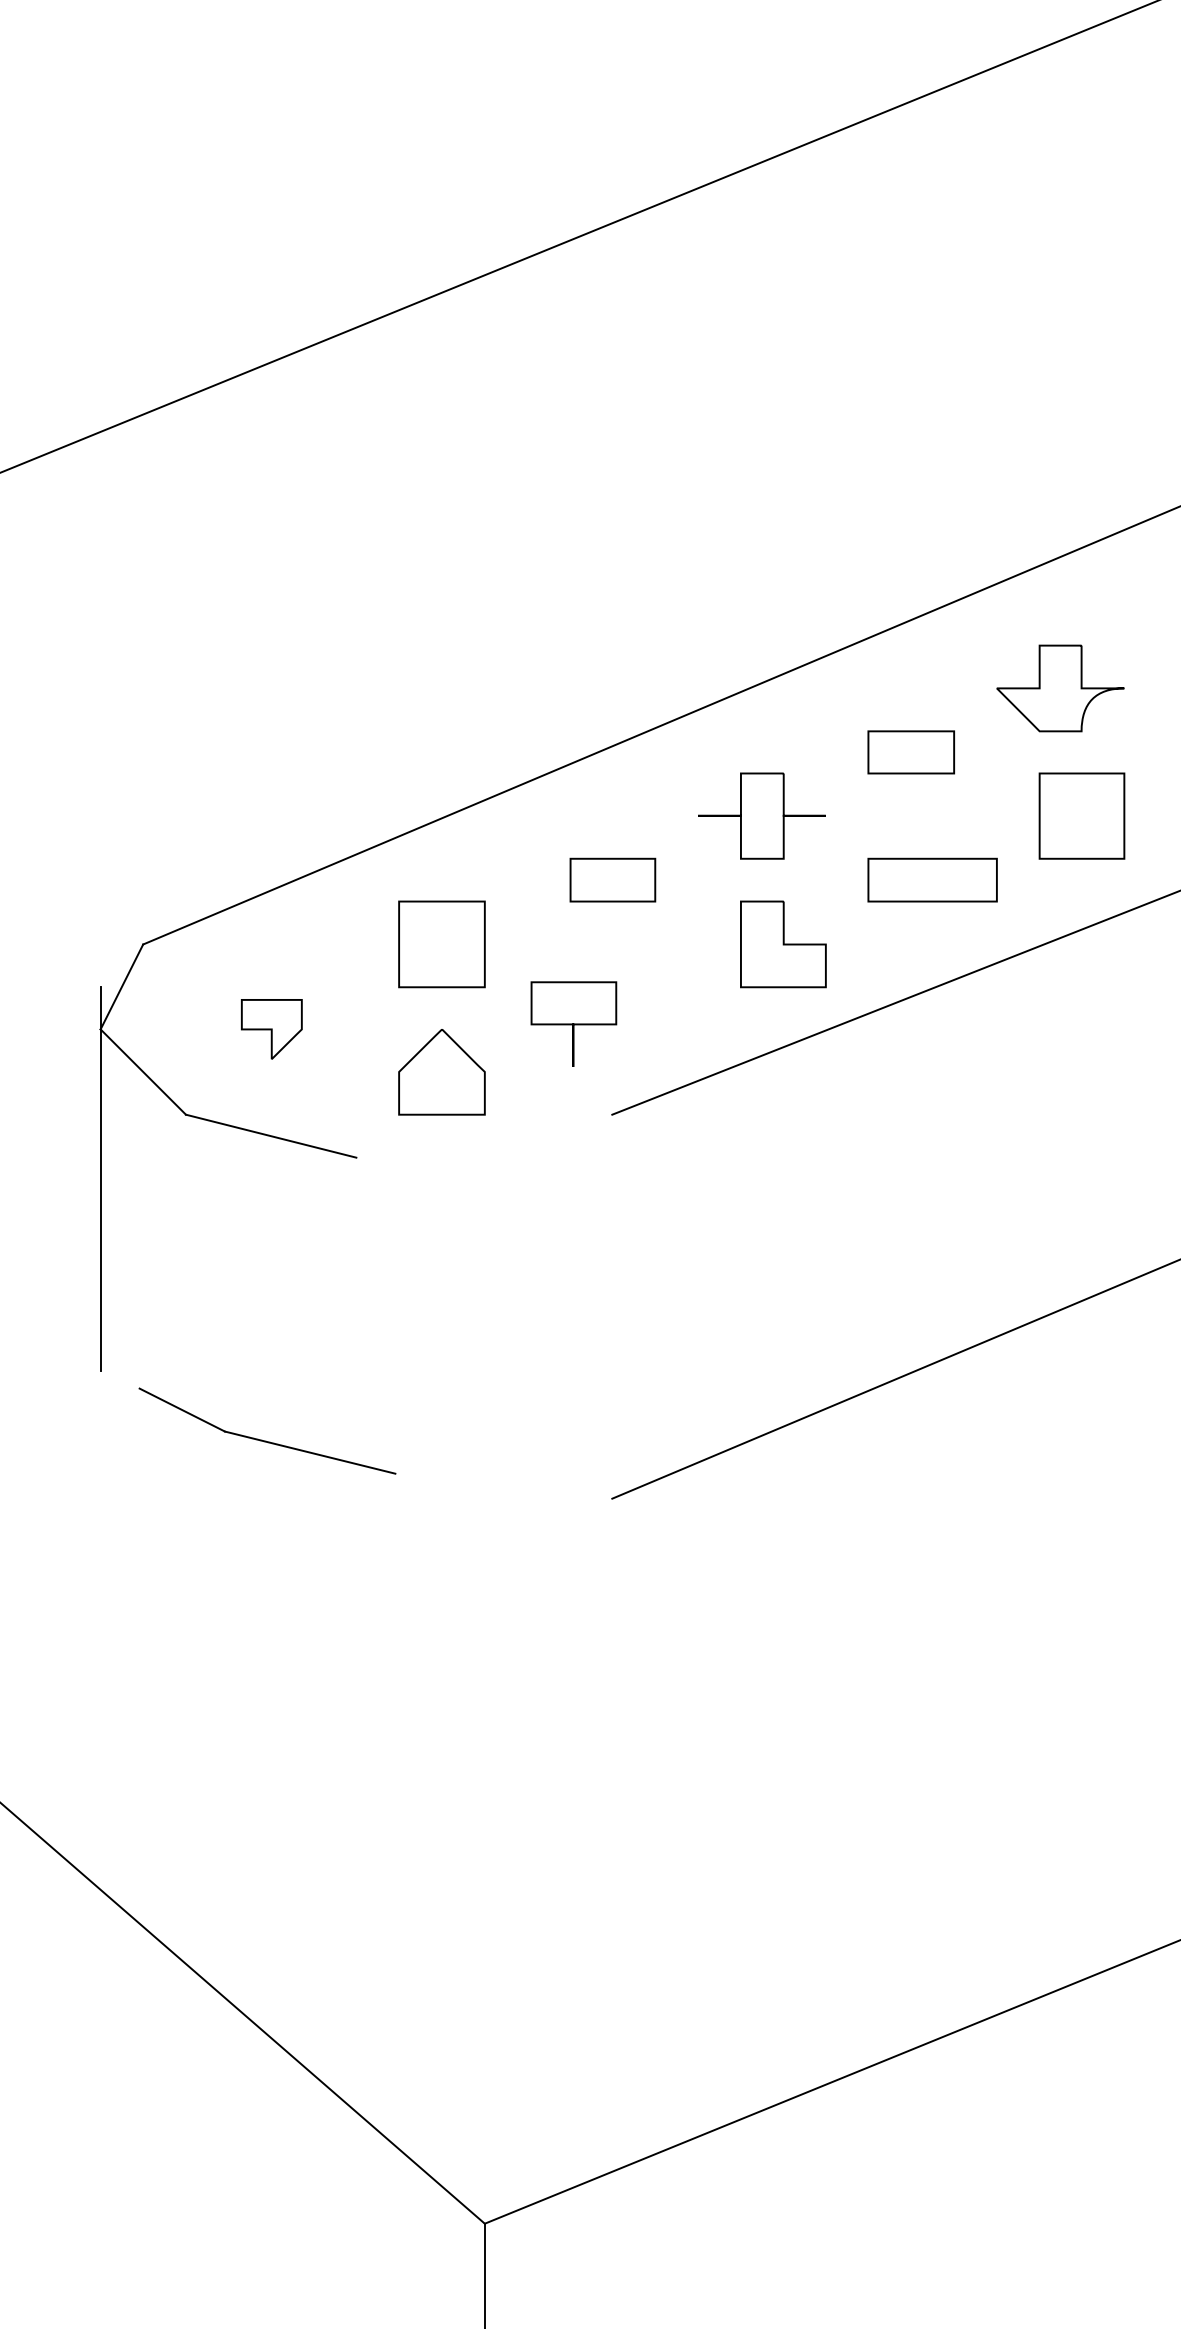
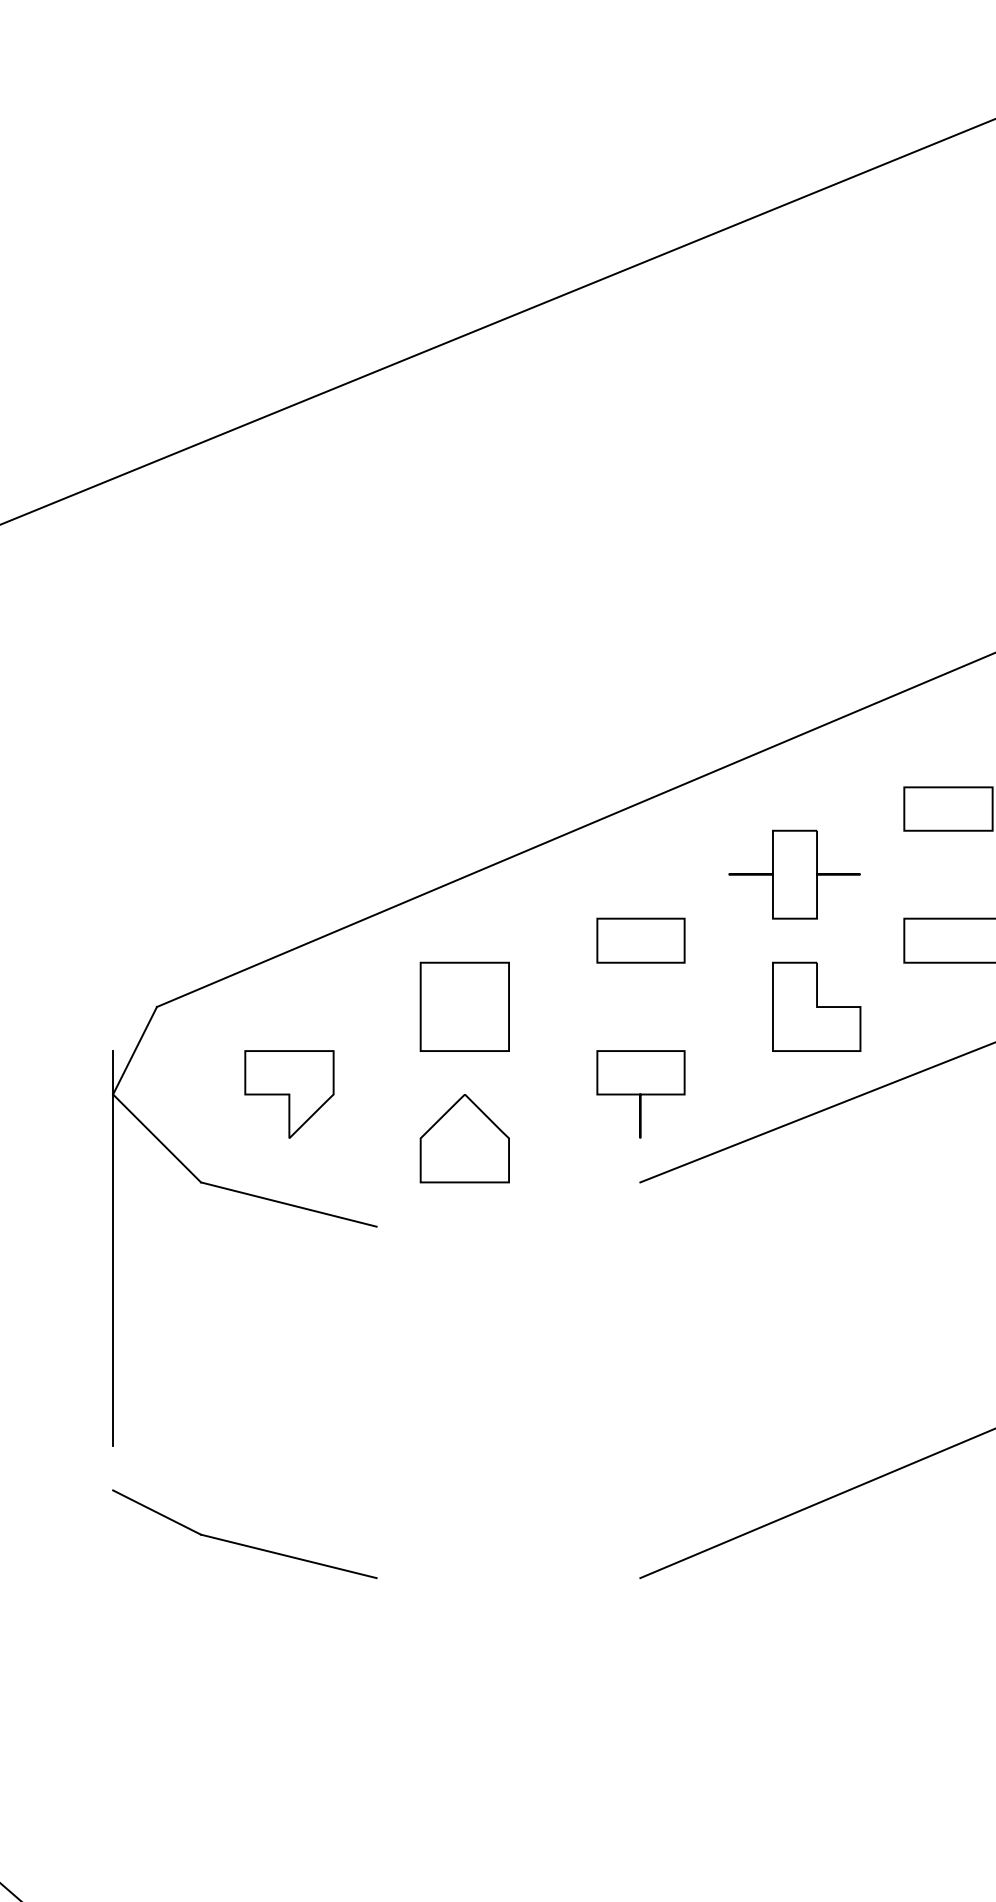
part: (573, 1023) -> (640, 1093), moved
part: (271, 1029) -> (289, 1094), size x1.43
part: (266, 1440) -> (243, 1543), moved

